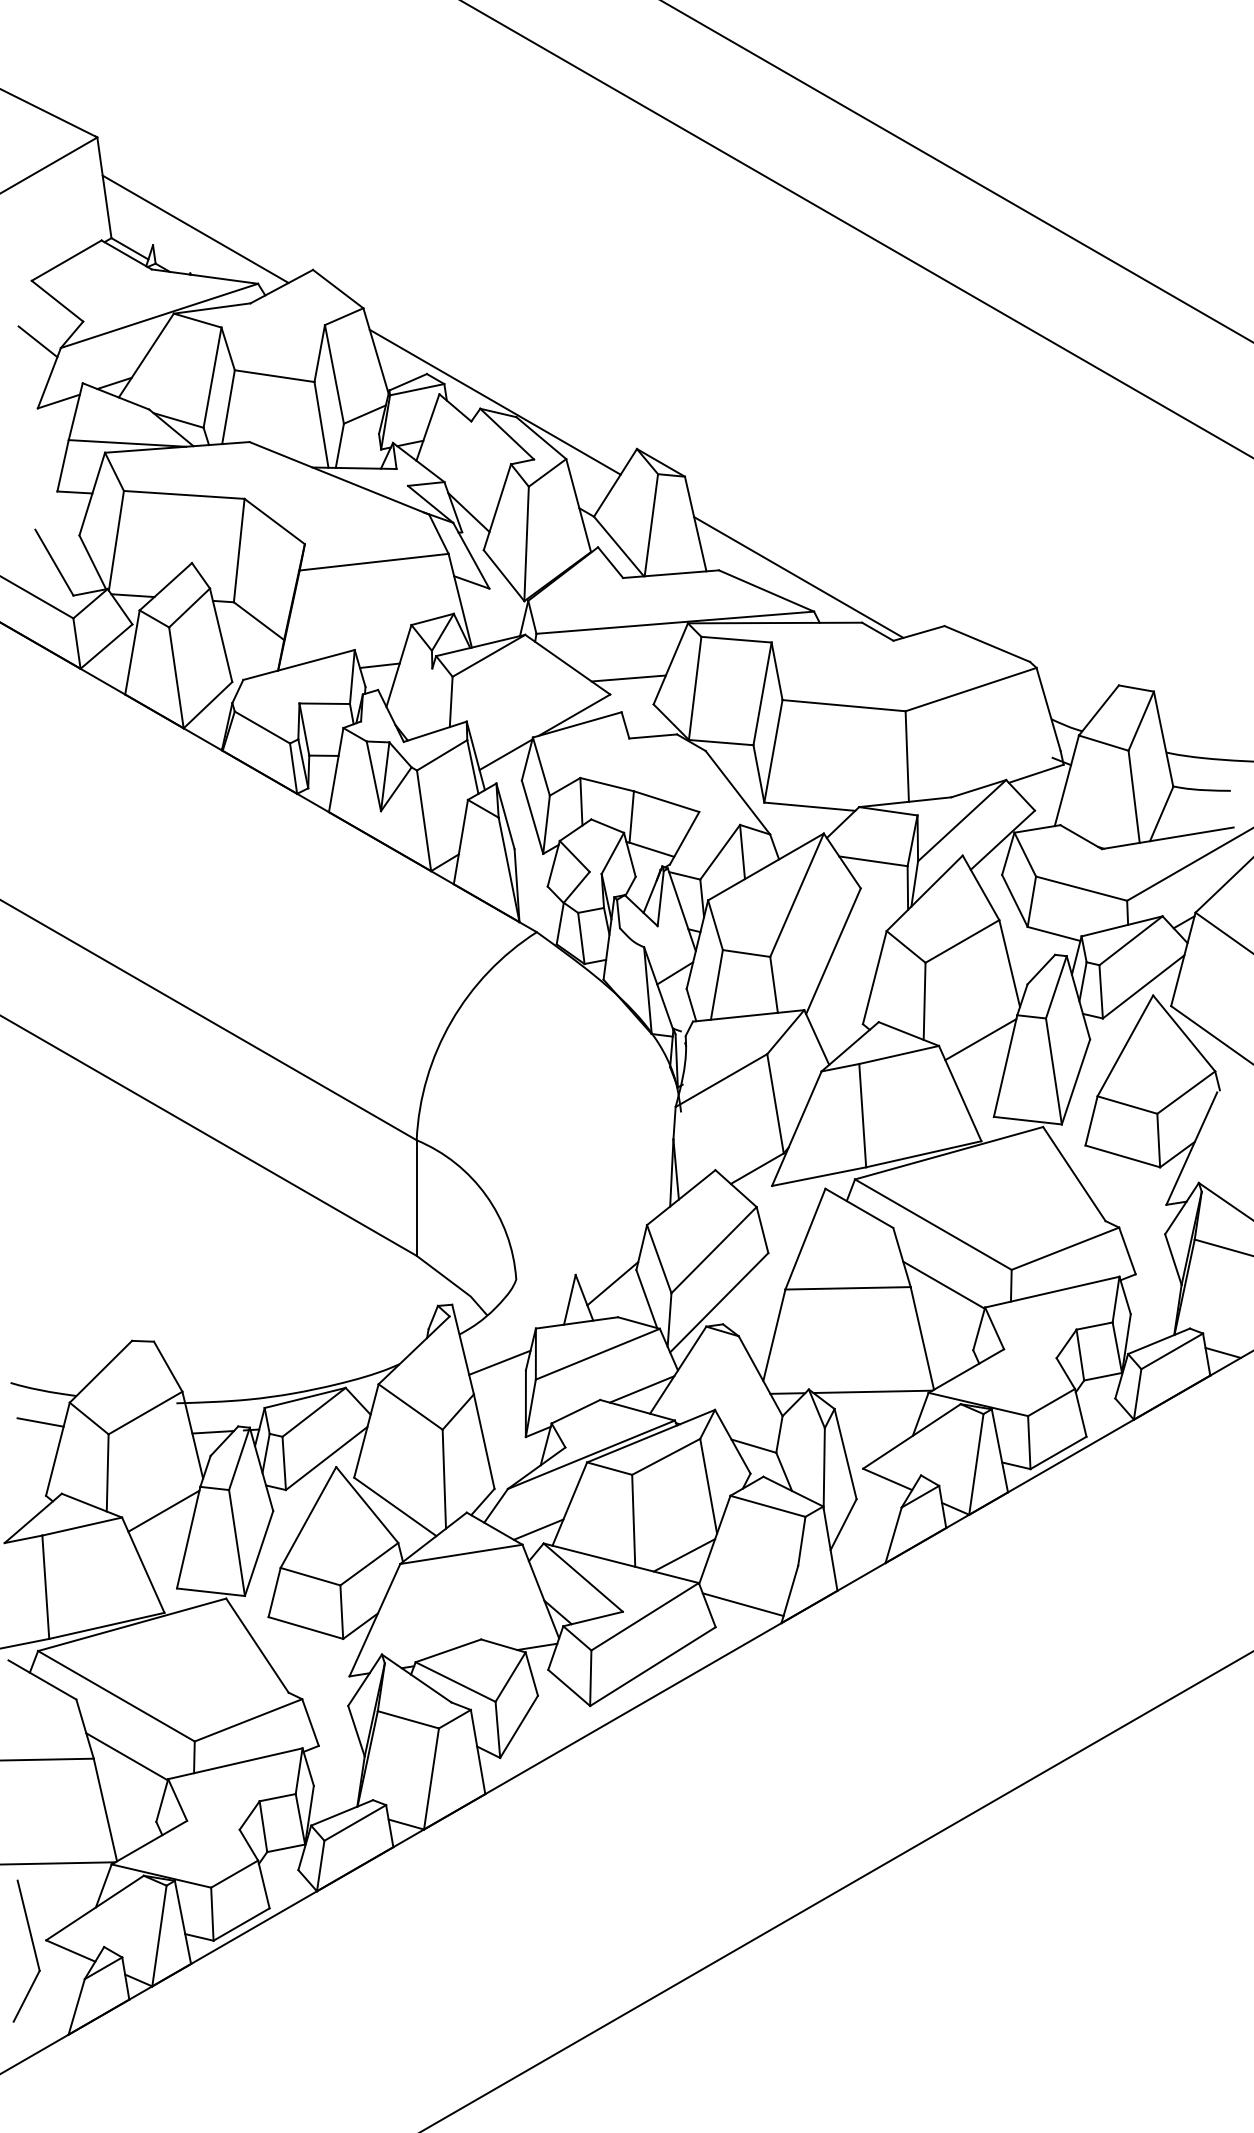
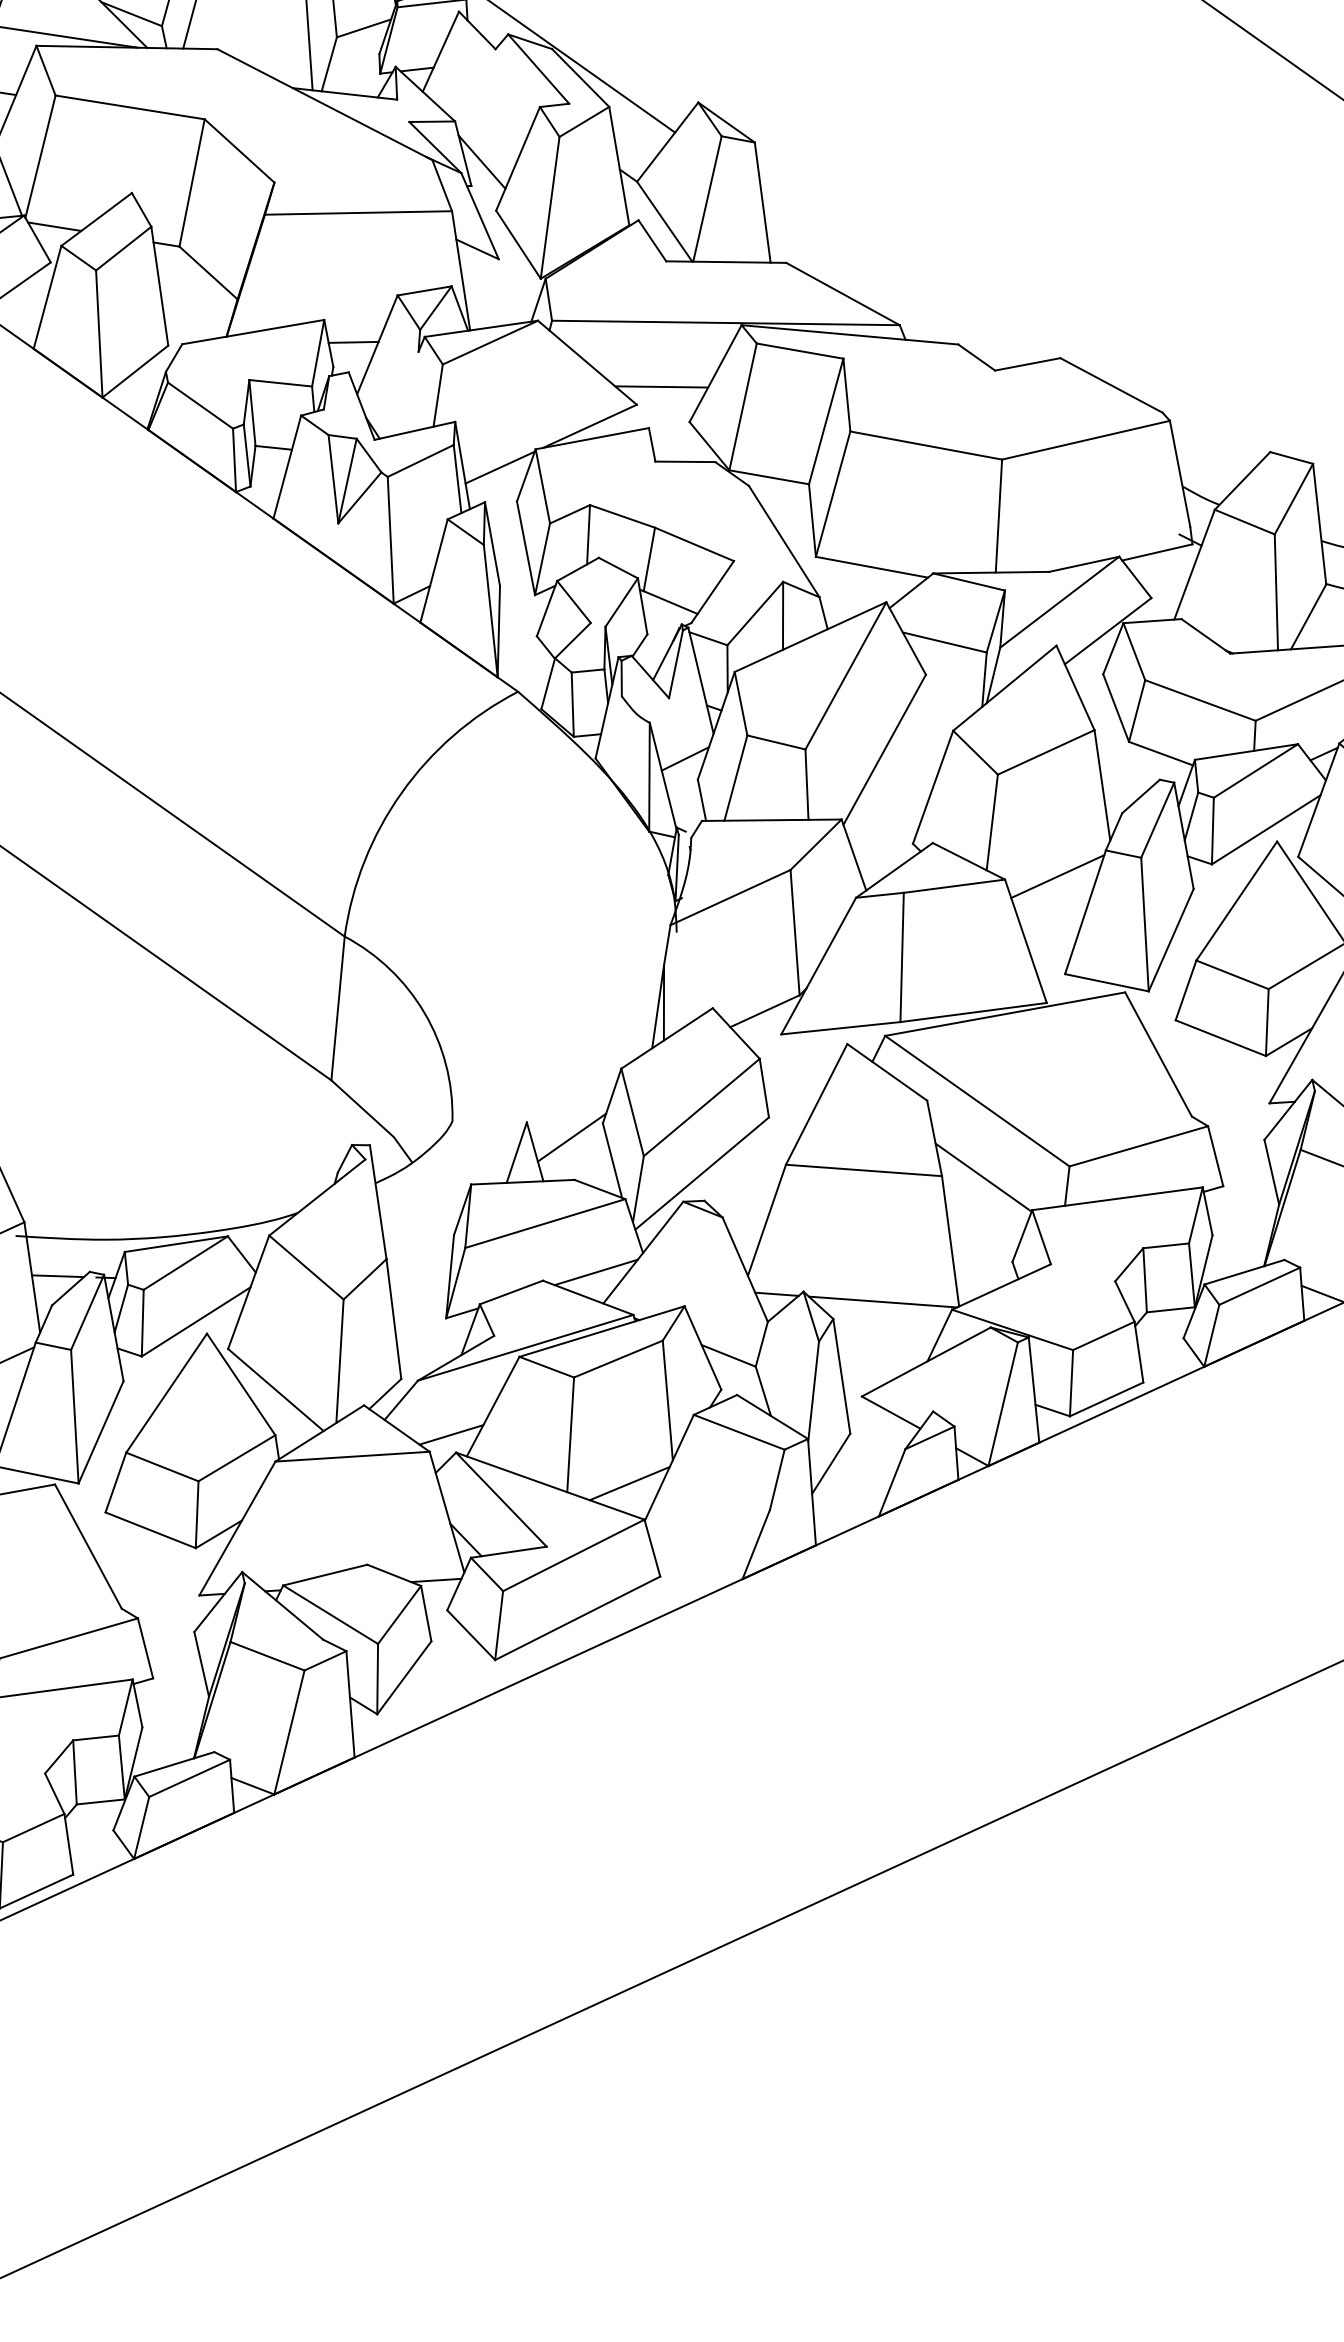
line: (798, 577) -> (884, 280), removed
line: (499, 1362) -> (422, 1222), removed
line: (742, 1604) -> (696, 1551), removed

